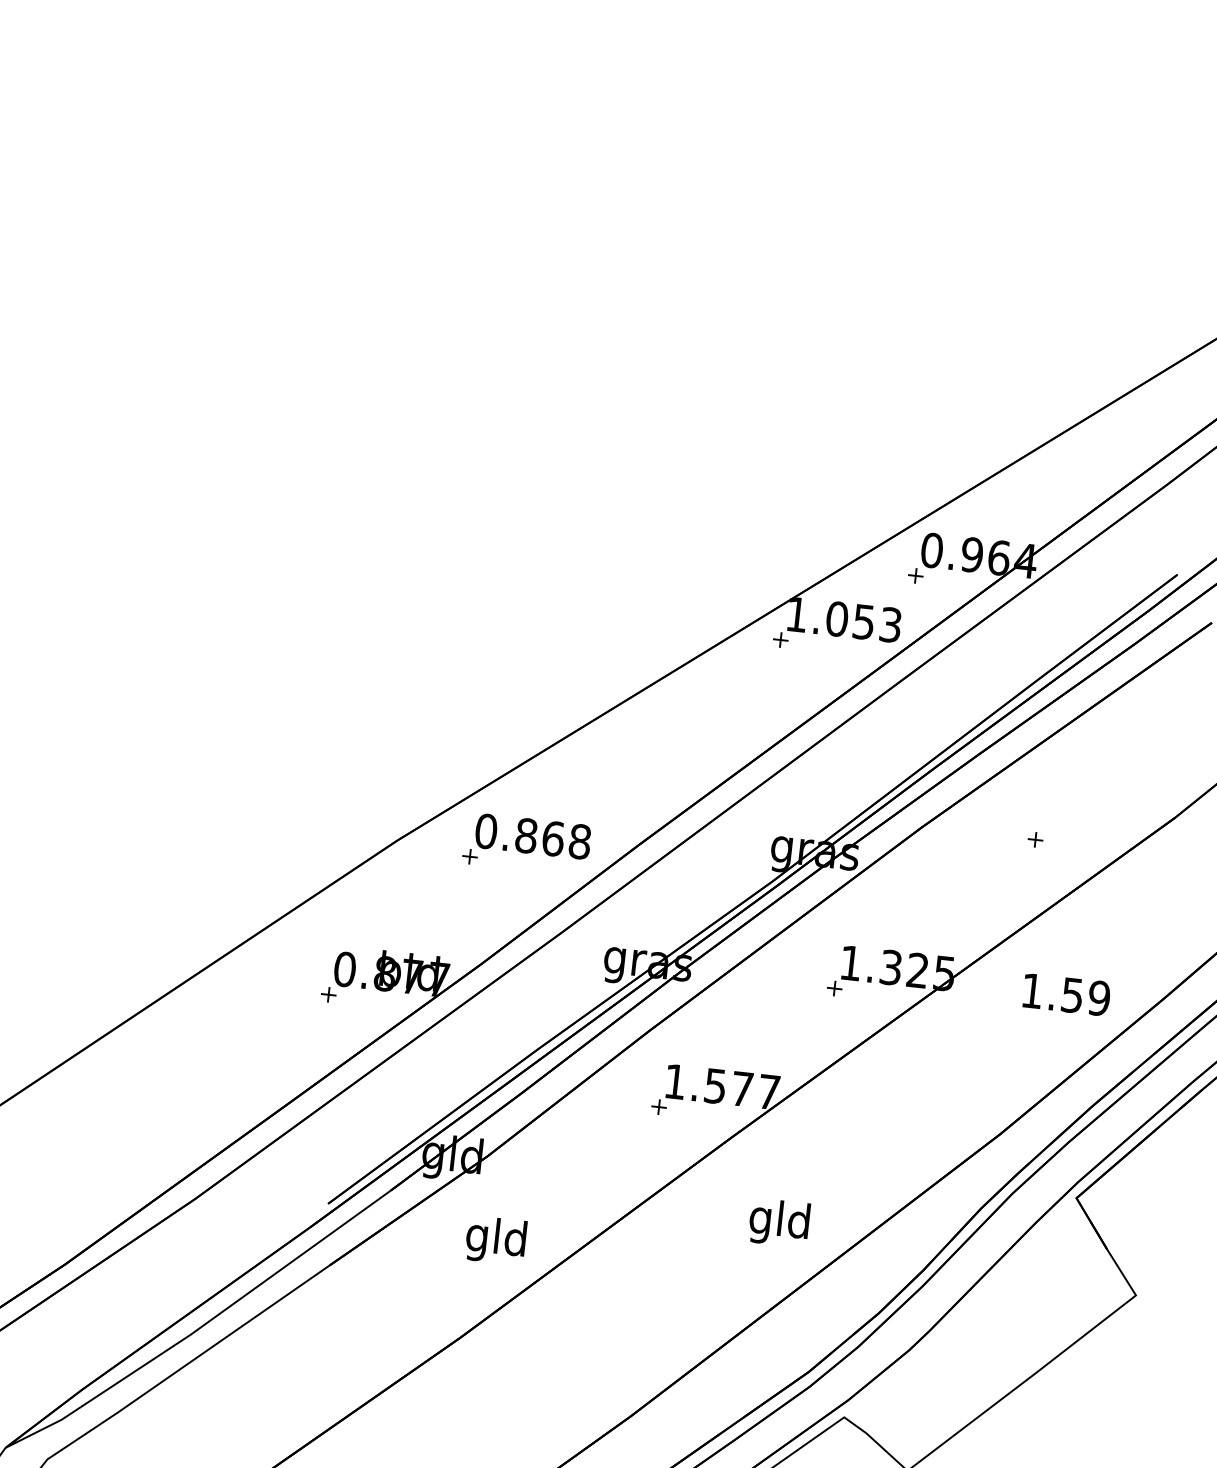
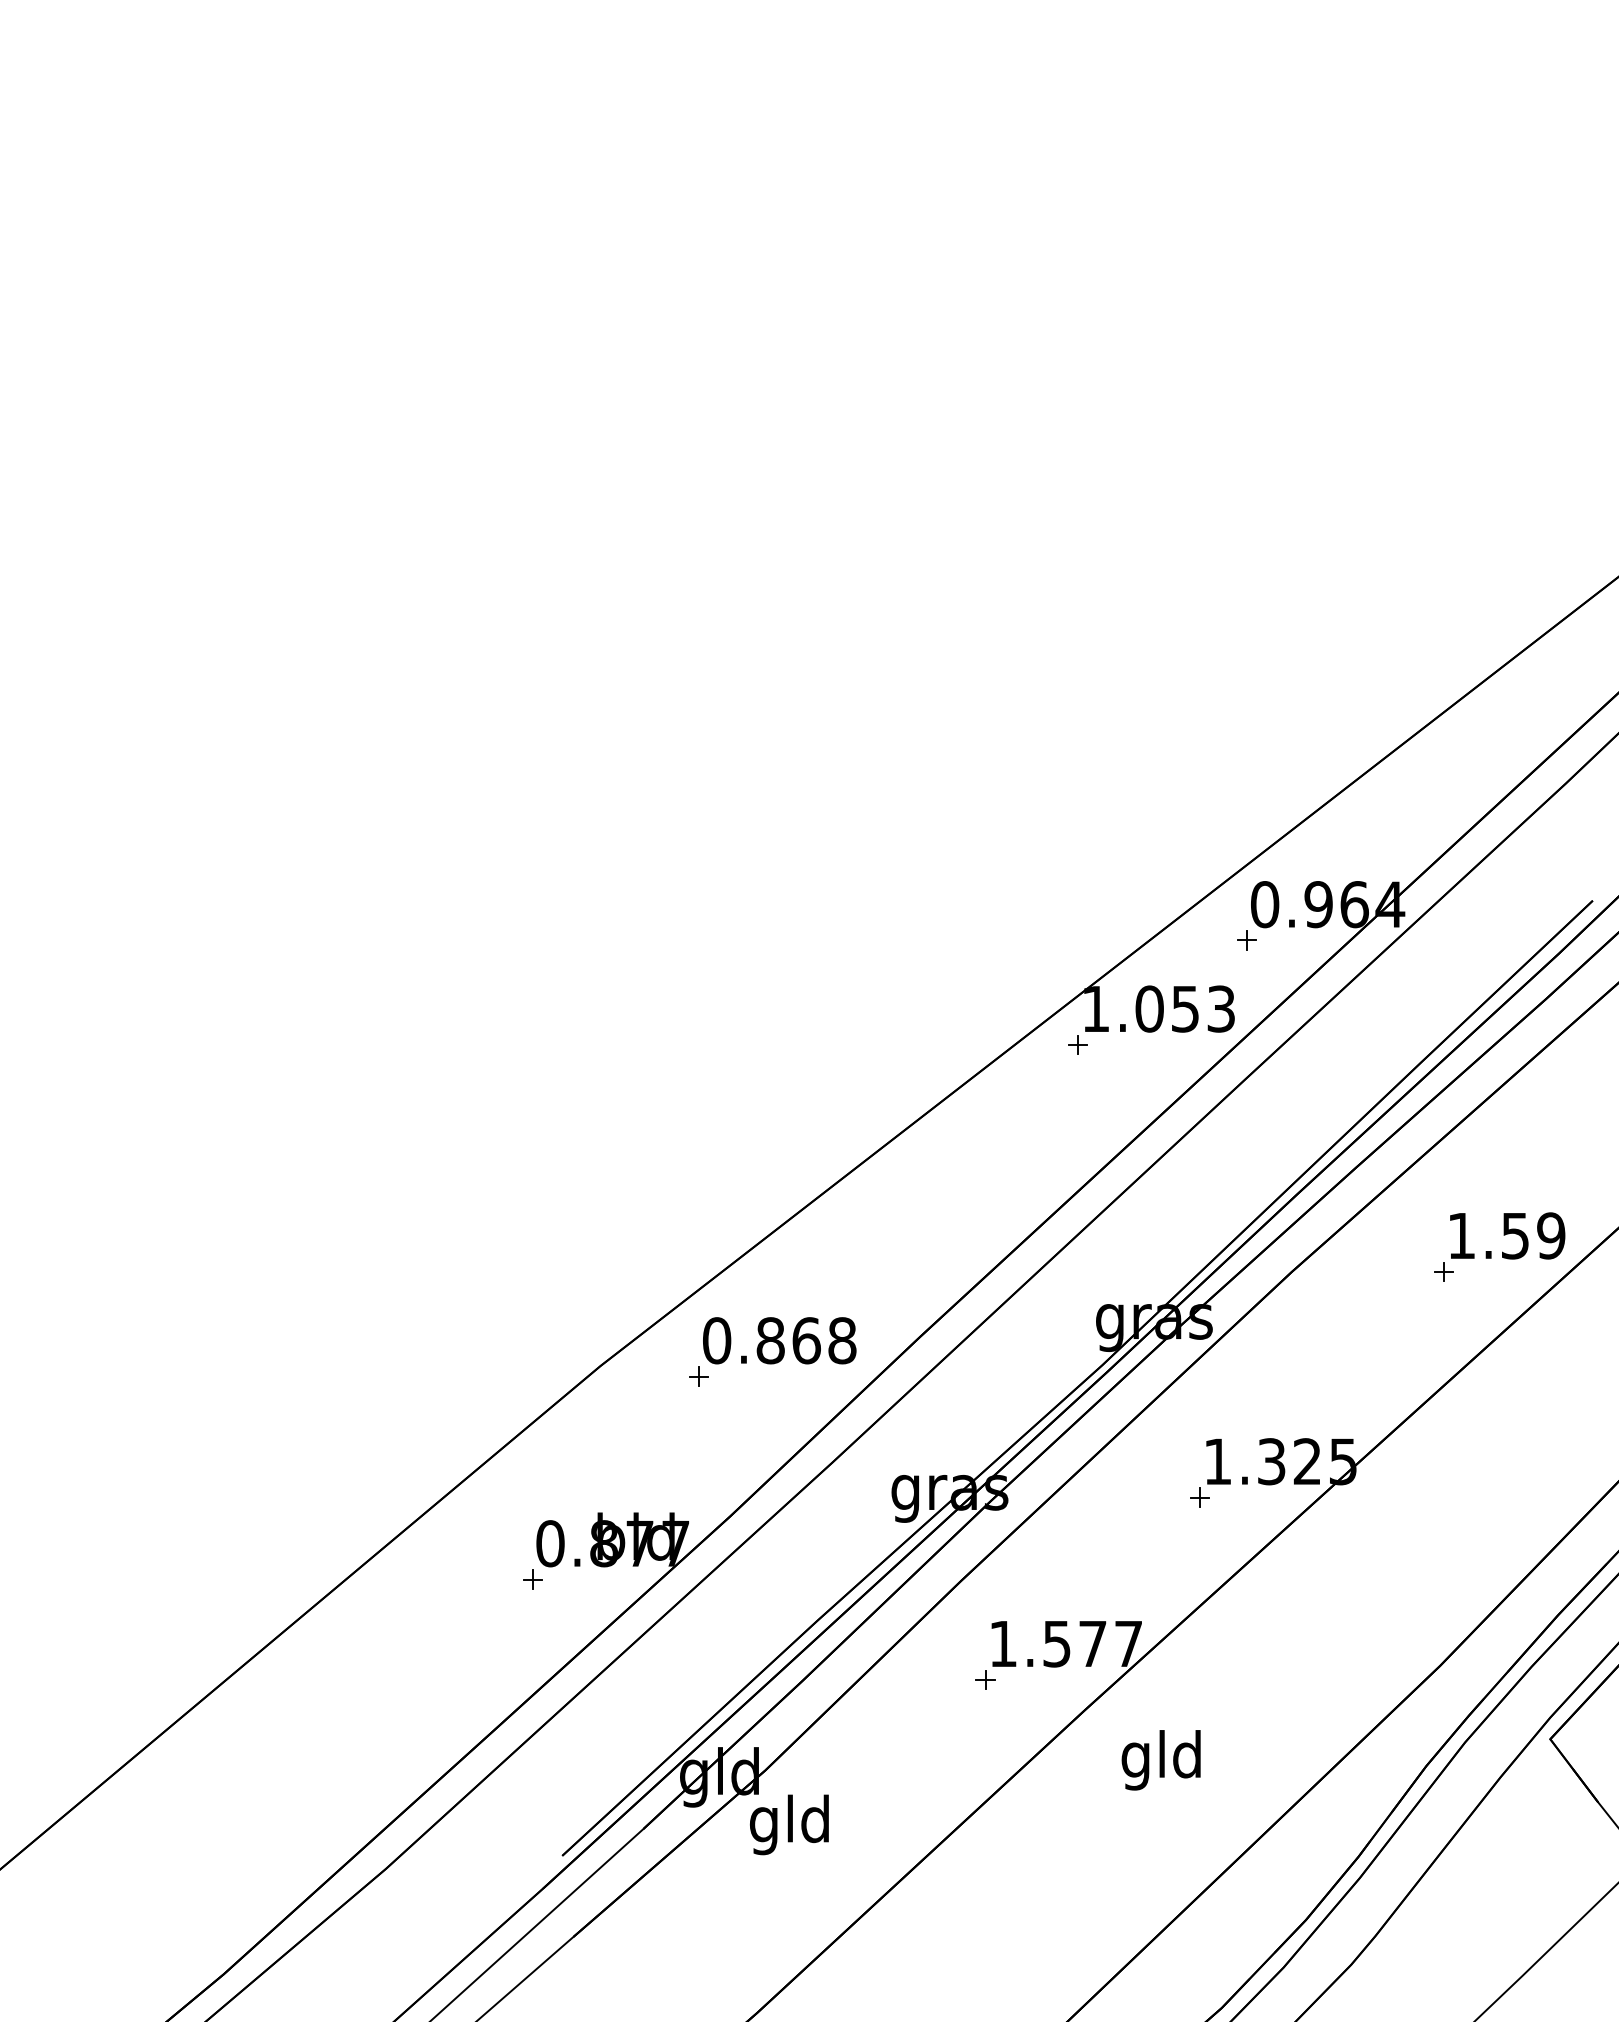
text: (1066, 994) -> (1507, 1235), moved
text: (778, 1223) -> (1160, 1760), moved
text: (496, 1240) -> (789, 1824), moved

